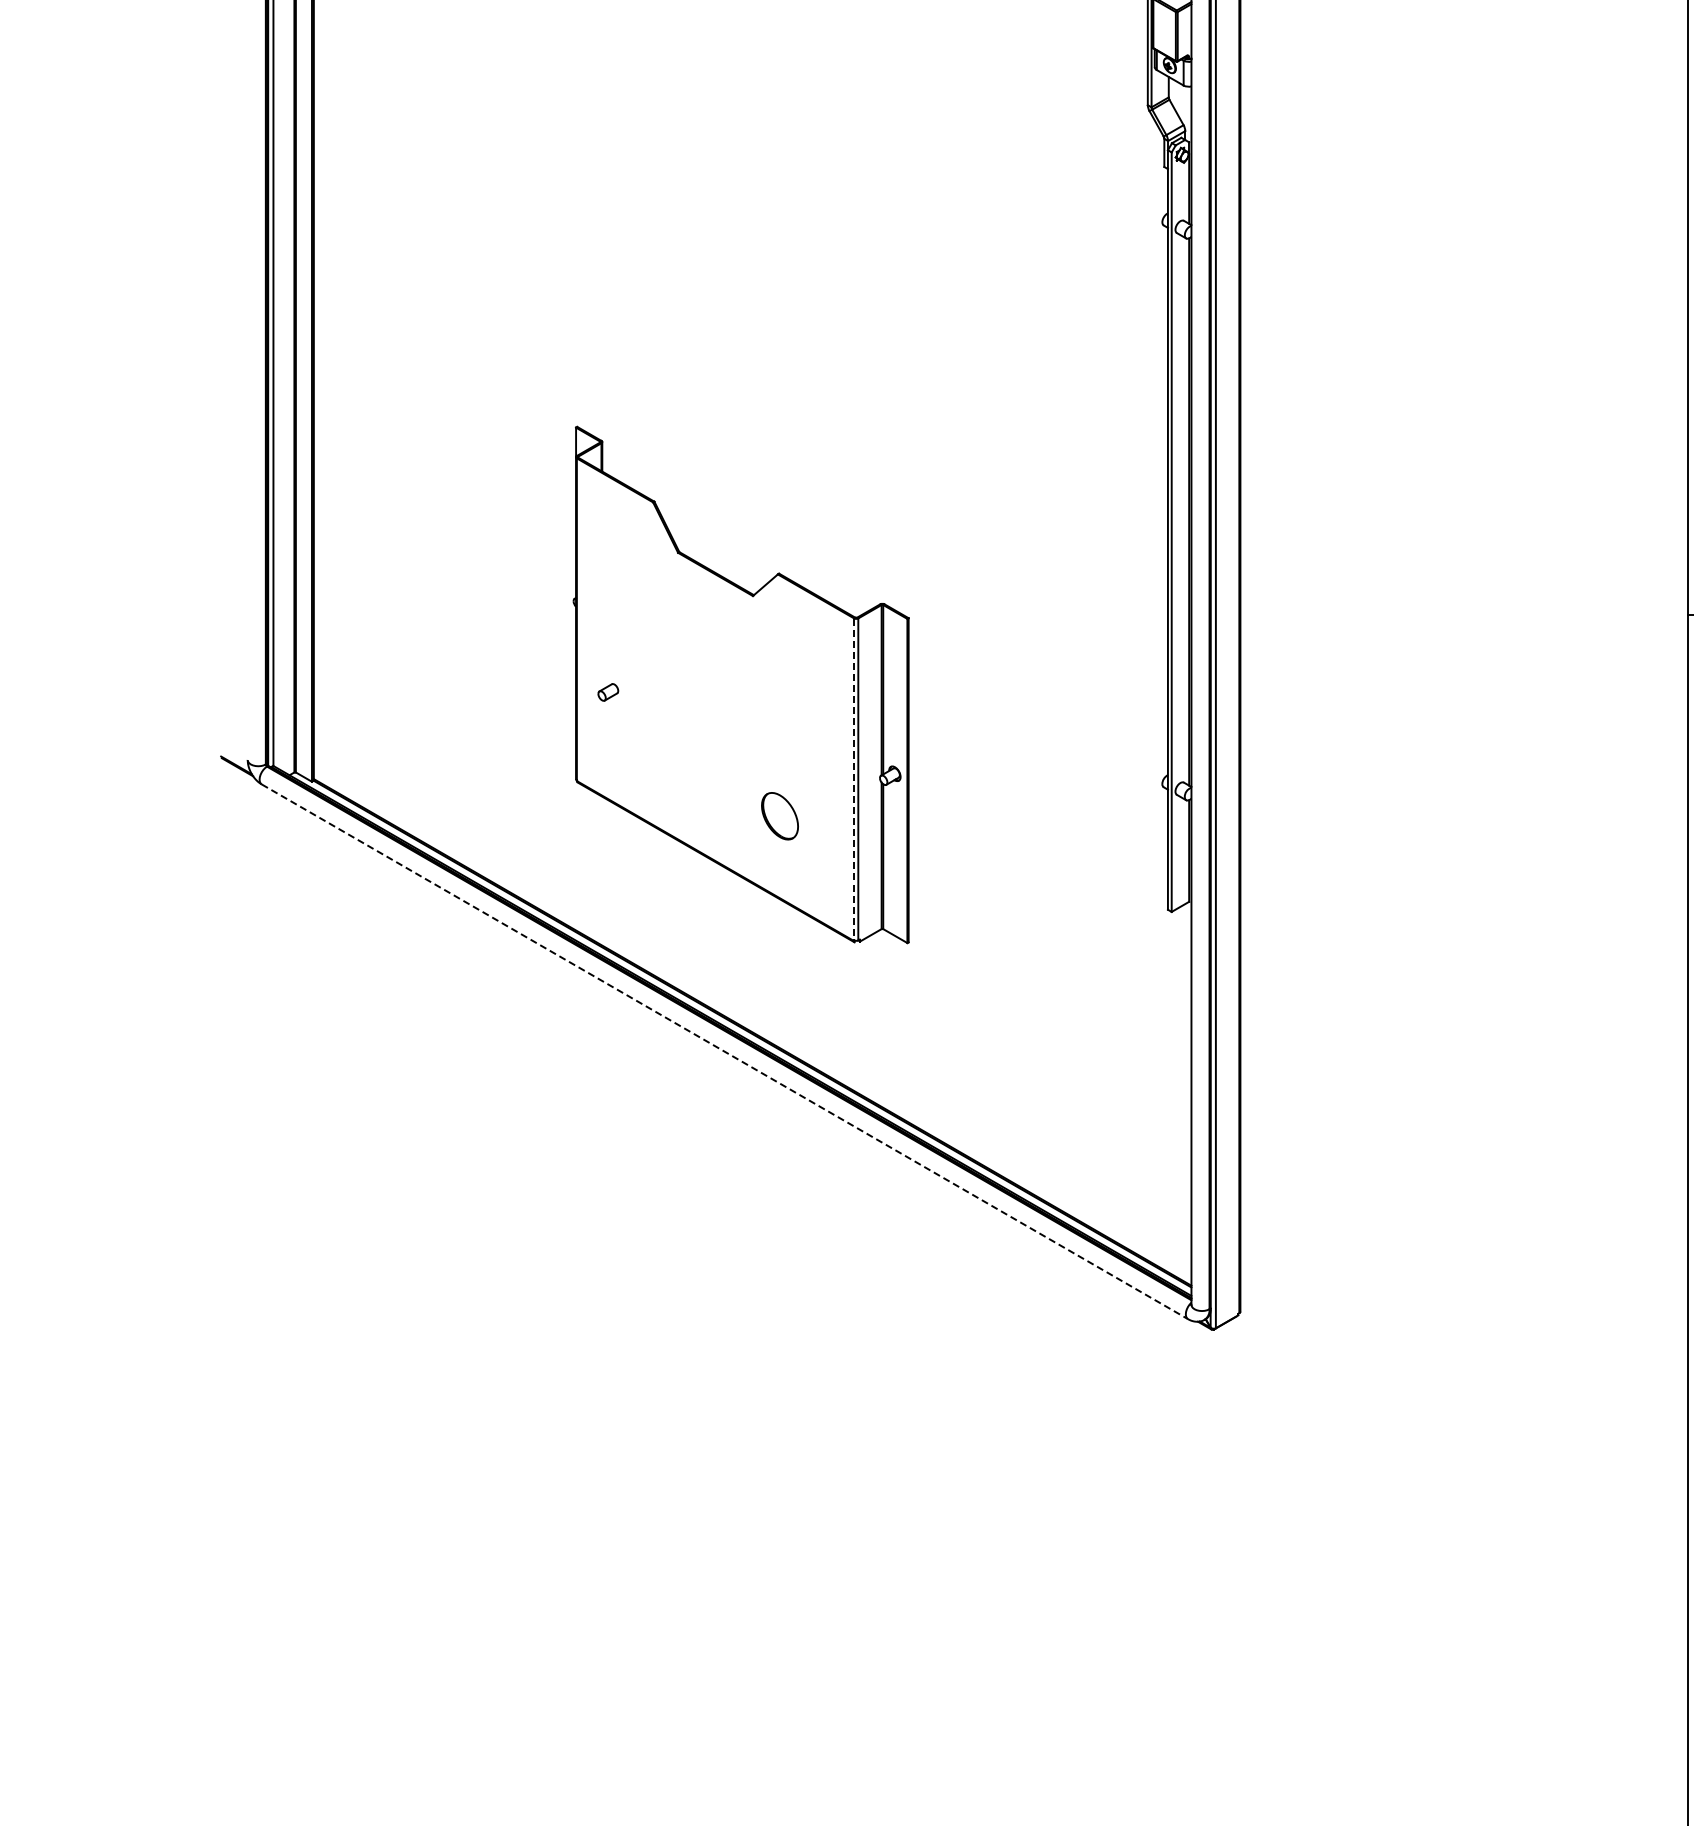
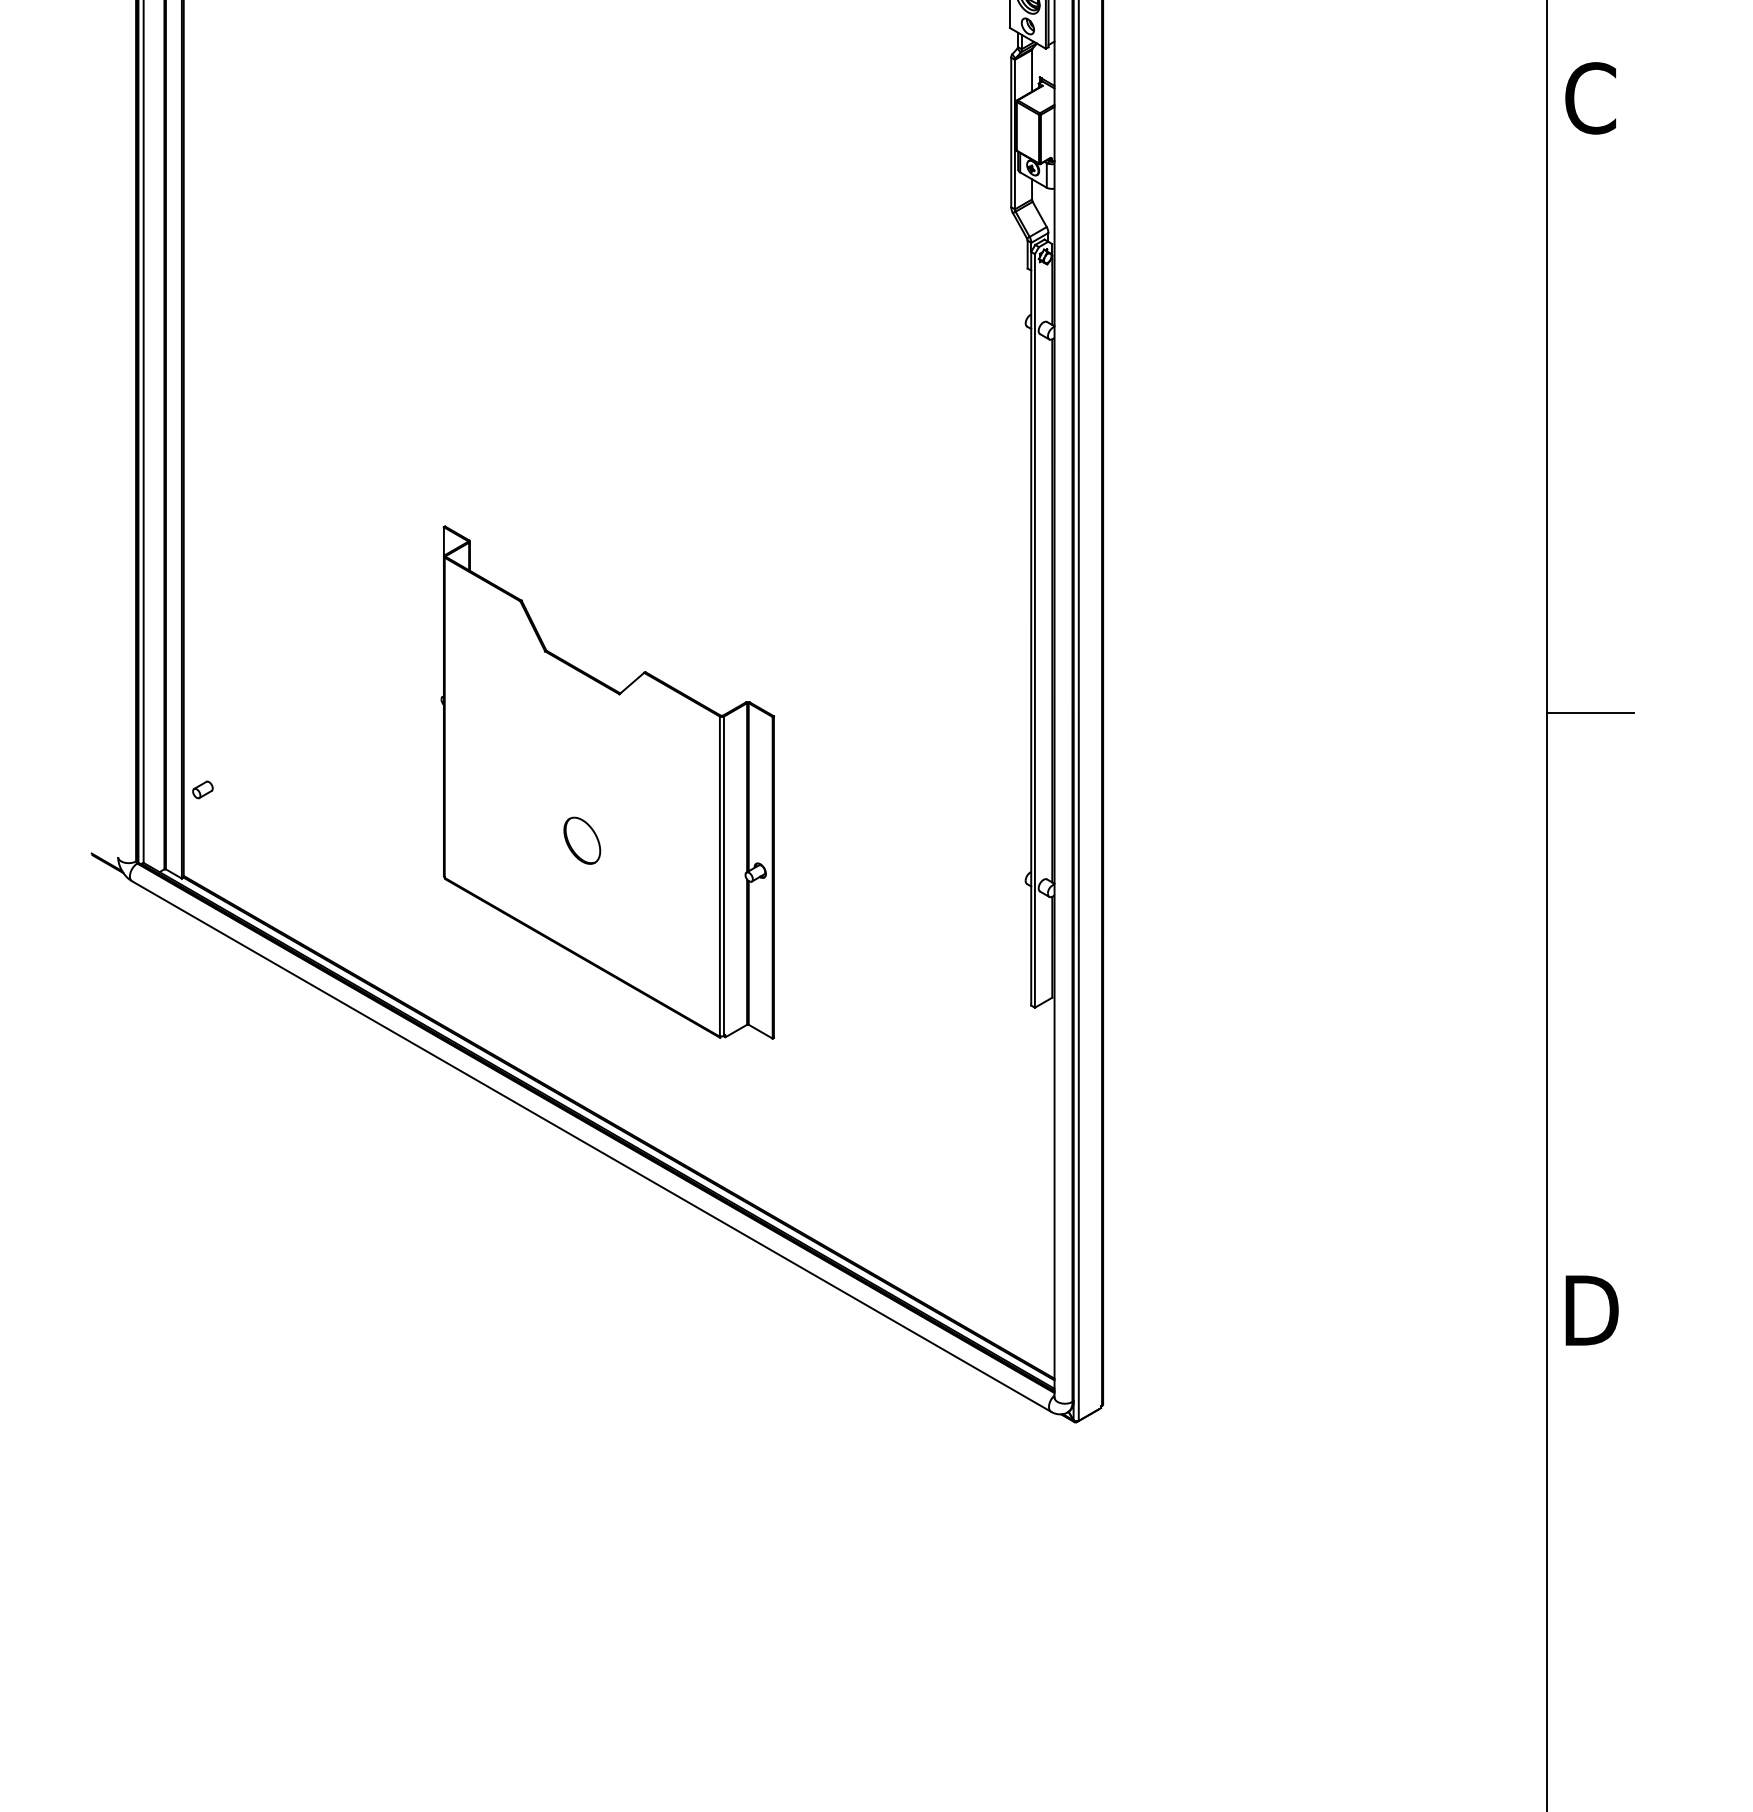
part: (607, 691) -> (202, 789), moved
line: (853, 779) -> (719, 876), dashed -> solid
part: (780, 815) -> (582, 840), moved
line: (724, 1051) -> (591, 1146), dashed -> solid

